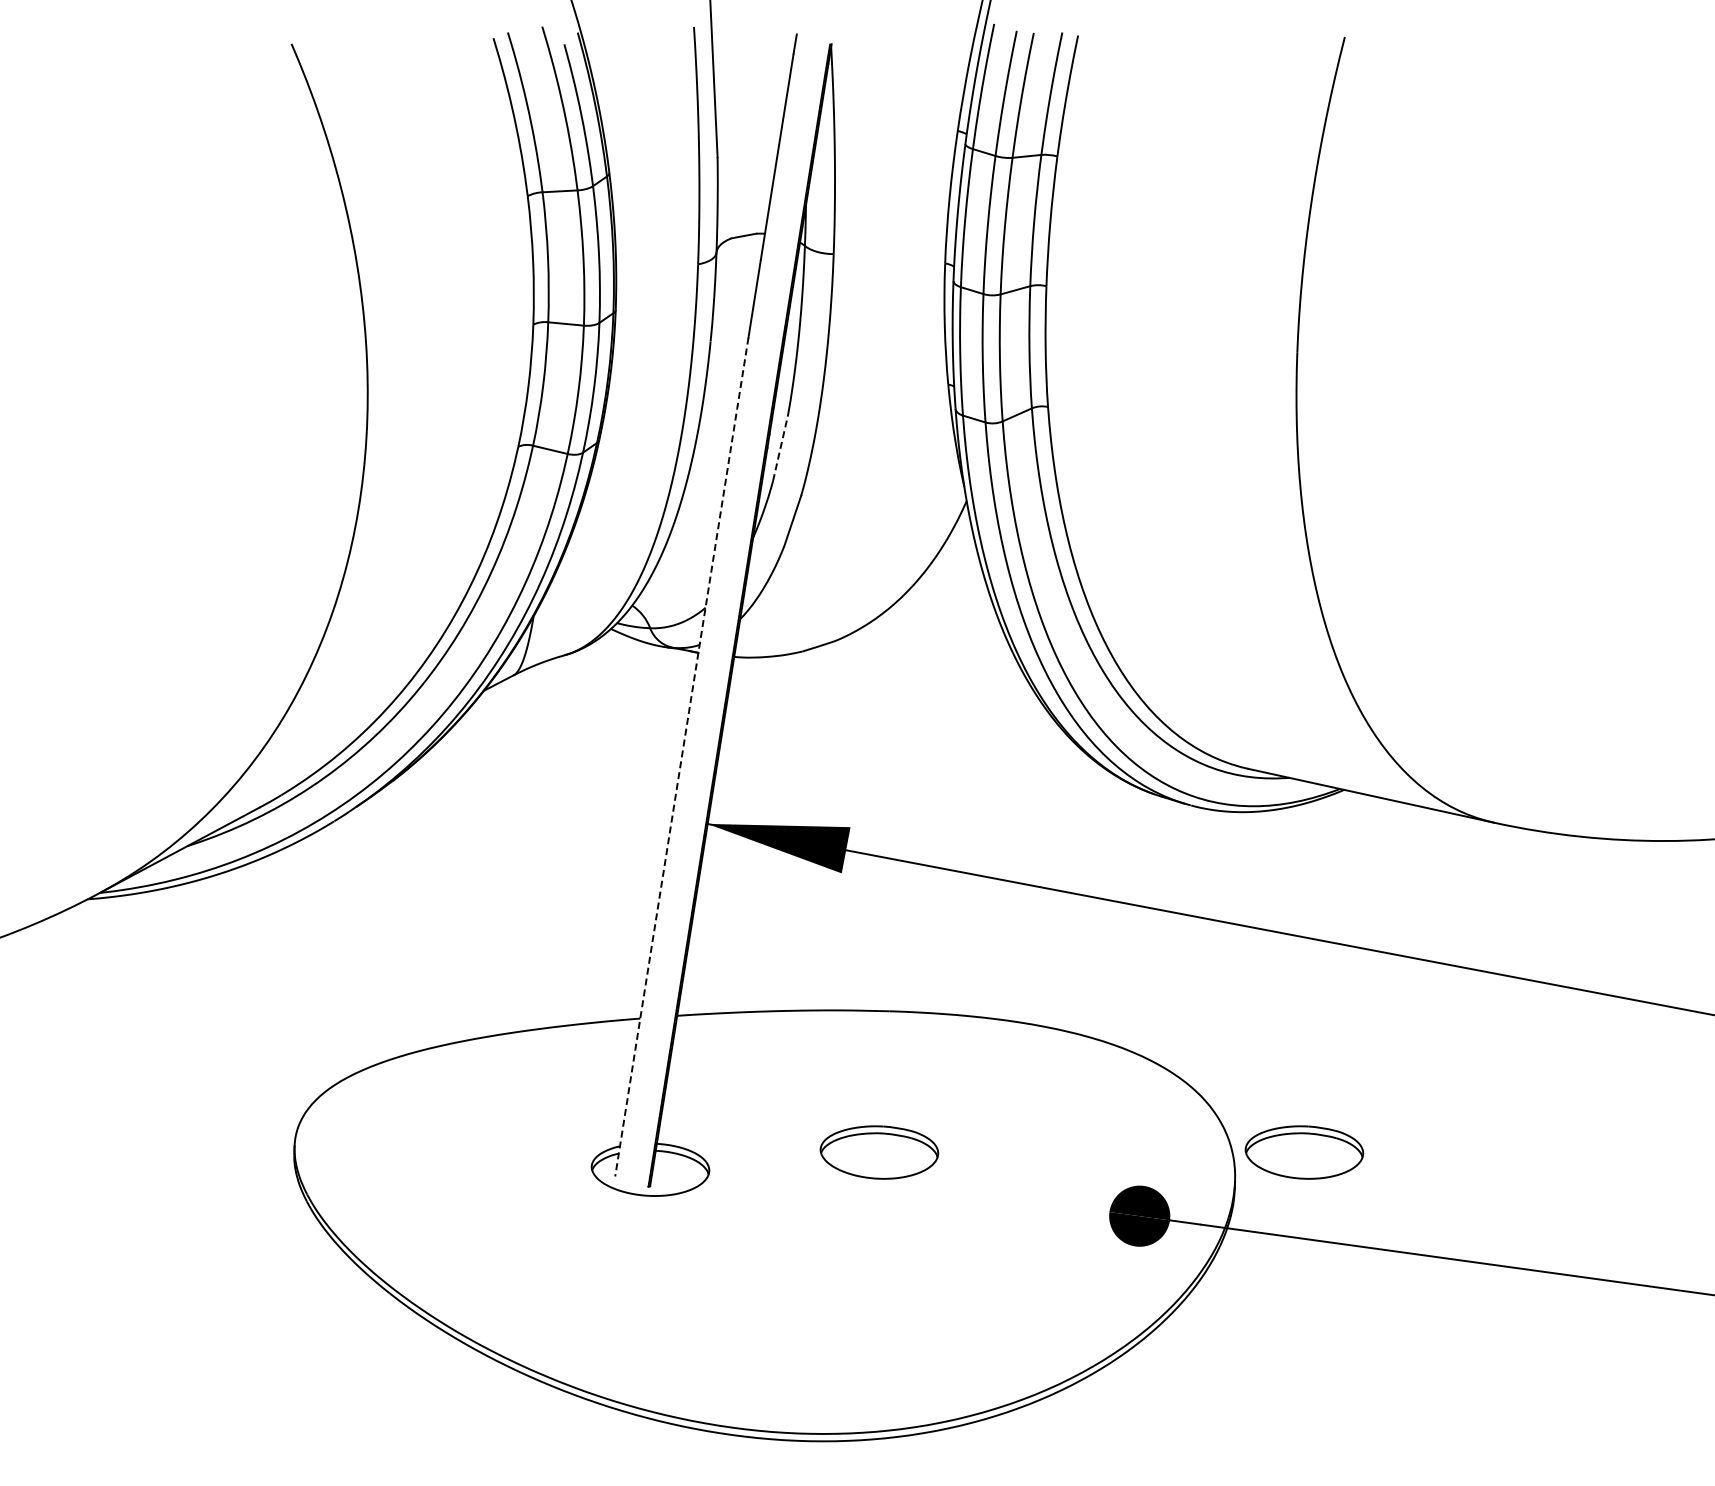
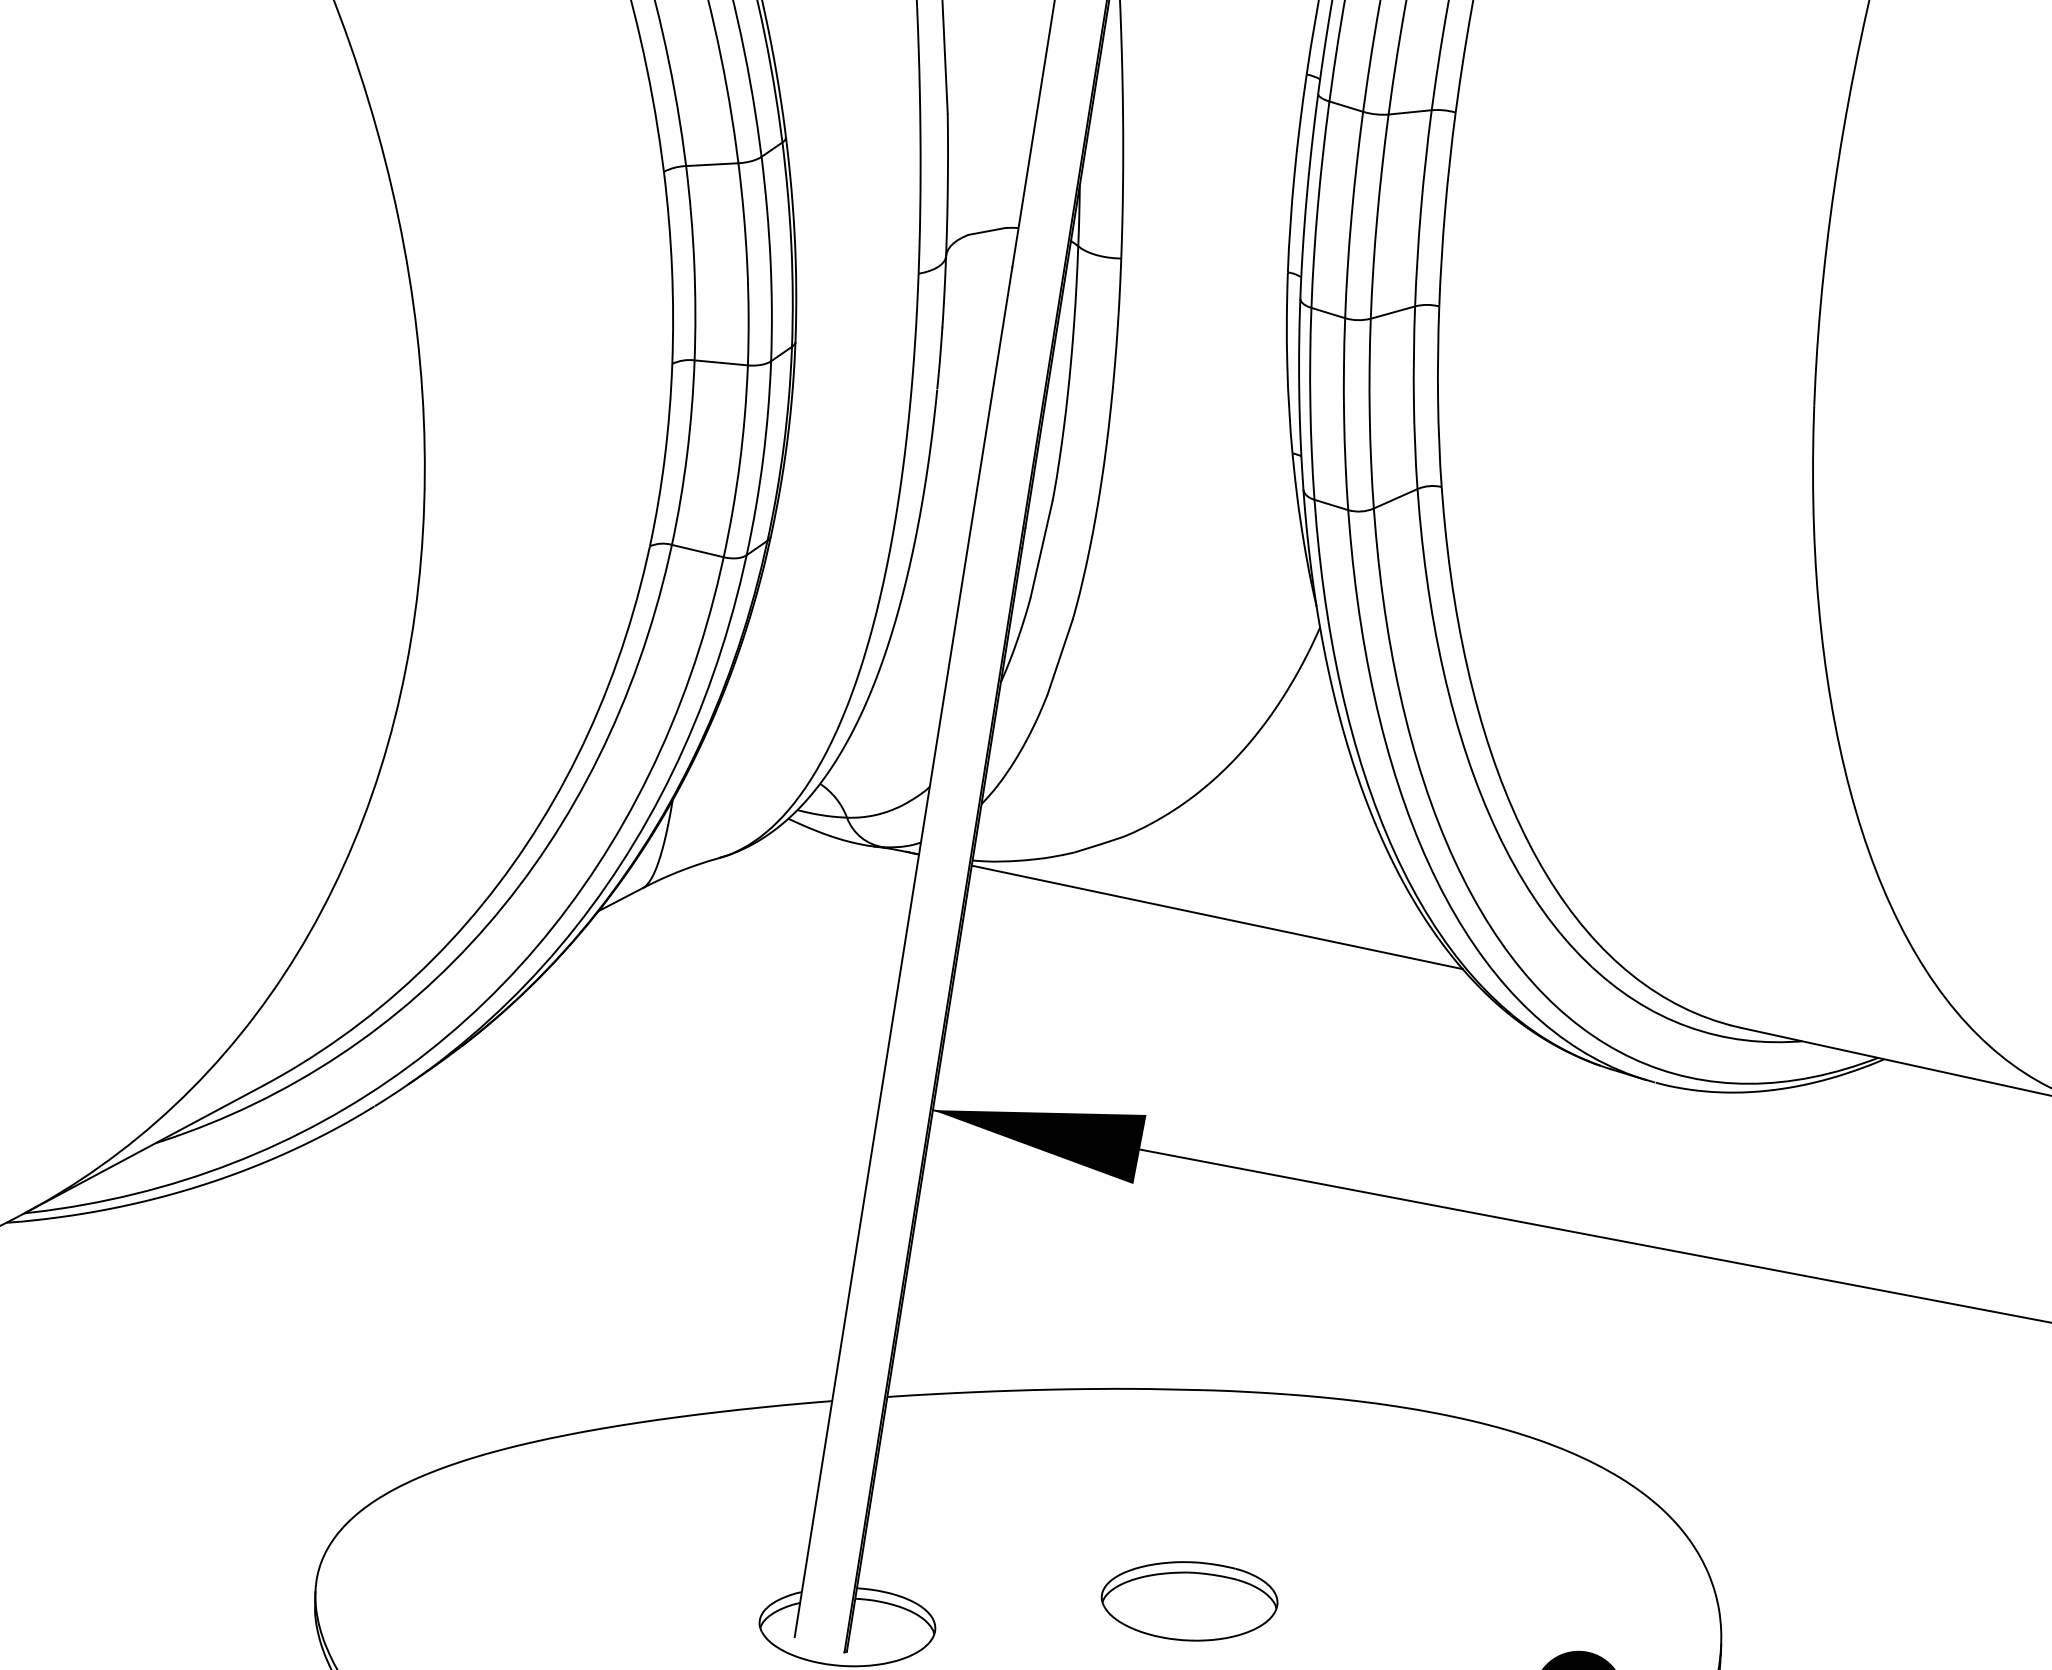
line: (780, 448) -> (1041, 549), dashed -> solid
line: (897, 694) -> (1216, 916), added
line: (681, 757) -> (893, 1010), dashed -> solid
part: (1304, 1152) -> (1824, 1601), removed

